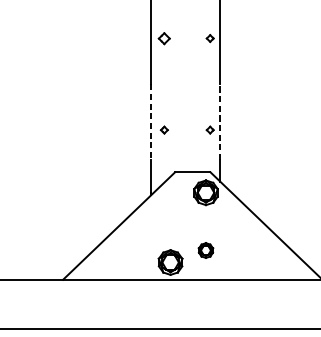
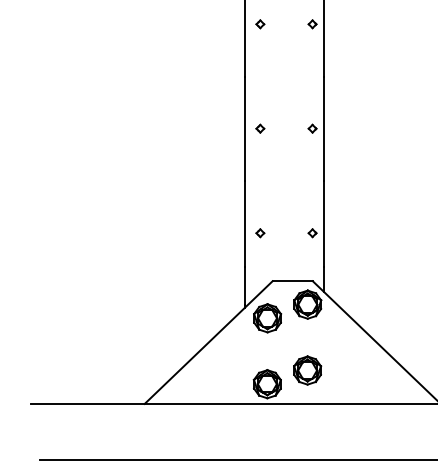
part: (164, 38) -> (260, 128), size x0.62
line: (219, 121) -> (323, 223), dashed -> solid
line: (151, 122) -> (245, 224), dashed -> solid
part: (170, 204) -> (267, 318), added
part: (205, 250) -> (307, 370), size x1.67

